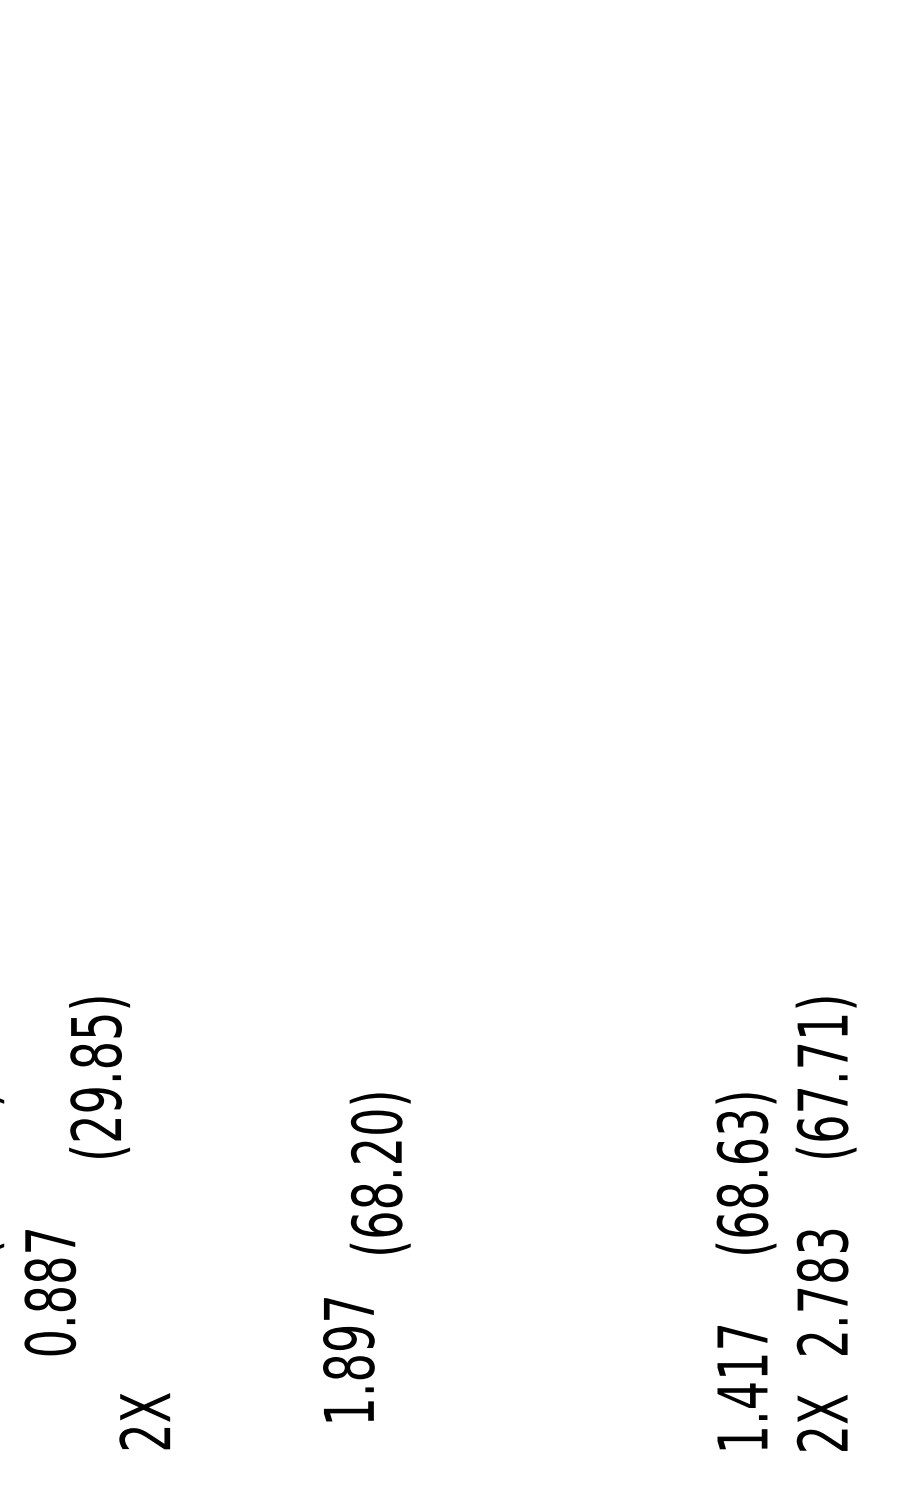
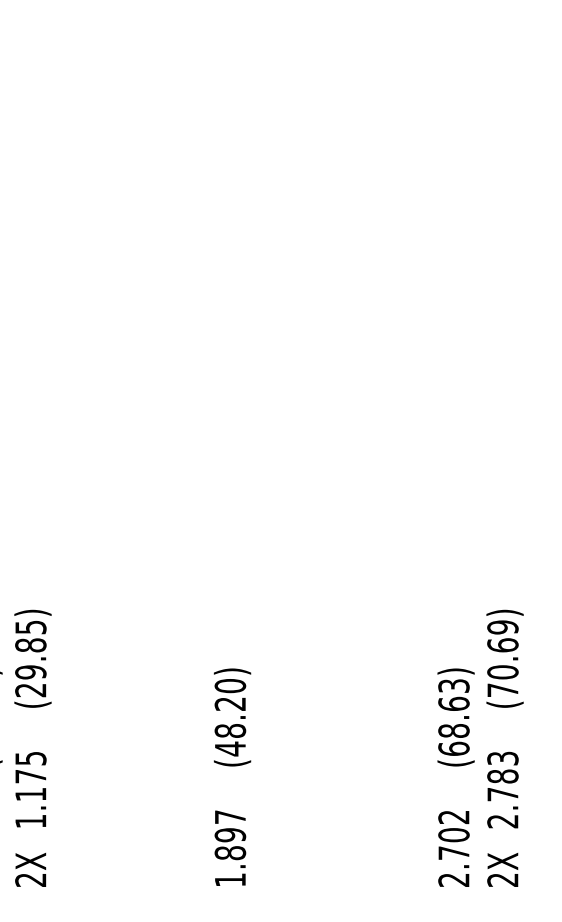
text: (98, 1077) -> (32, 658), moved
text: (821, 1077) -> (502, 658), (67.71) -> (70.69)
text: (376, 1224) -> (230, 748), (68.20) -> (48.20)
text: (49, 1293) -> (30, 790), 0.887 -> 1.175
text: (349, 1358) -> (230, 847), moved
text: (741, 1387) -> (453, 848), 1.417 -> 2.702
text: (144, 1420) -> (30, 869), moved

